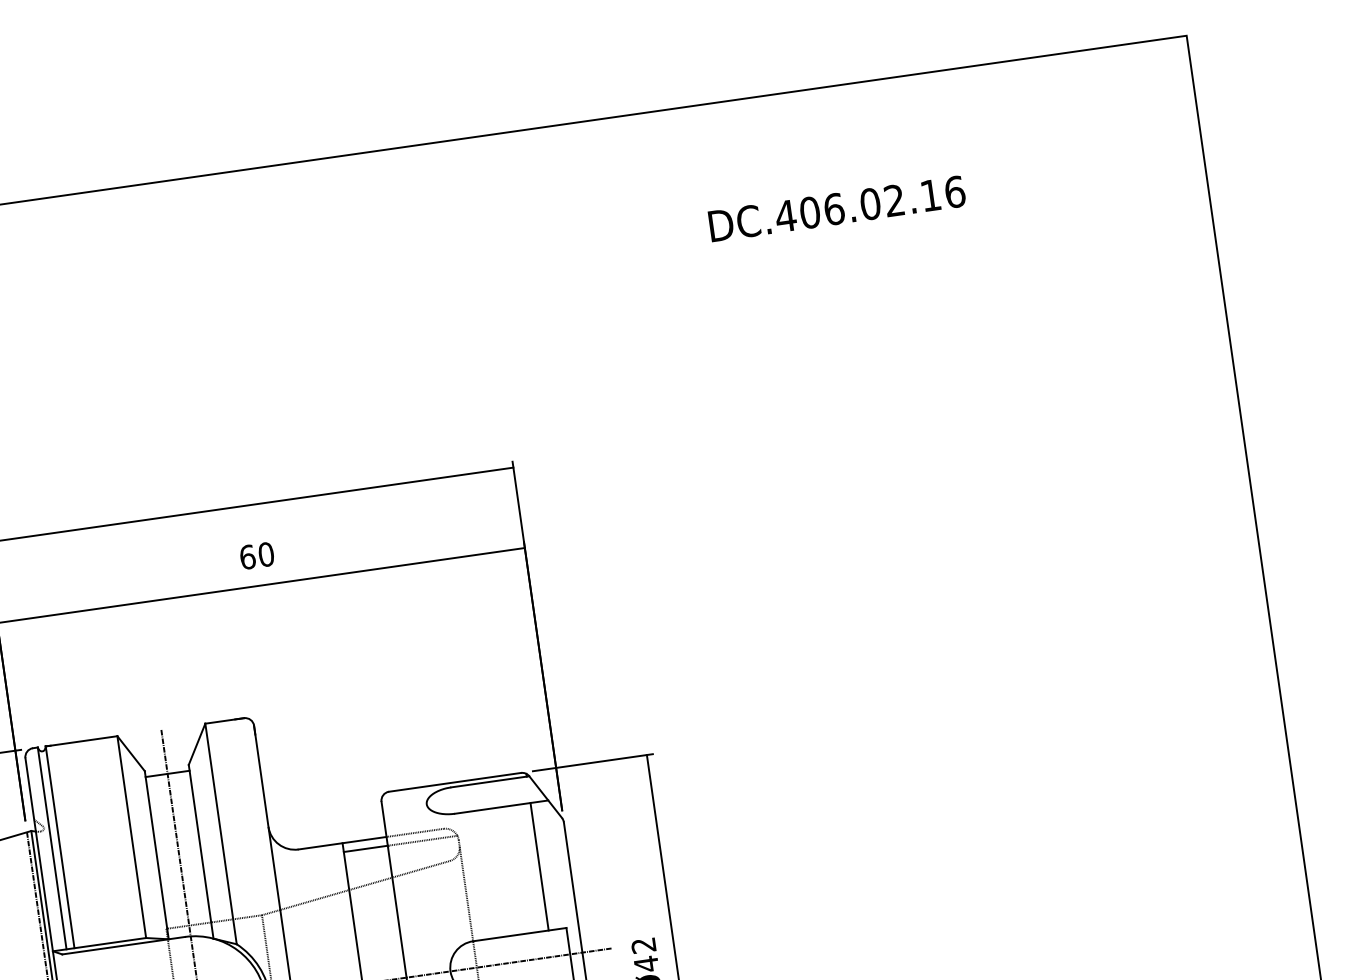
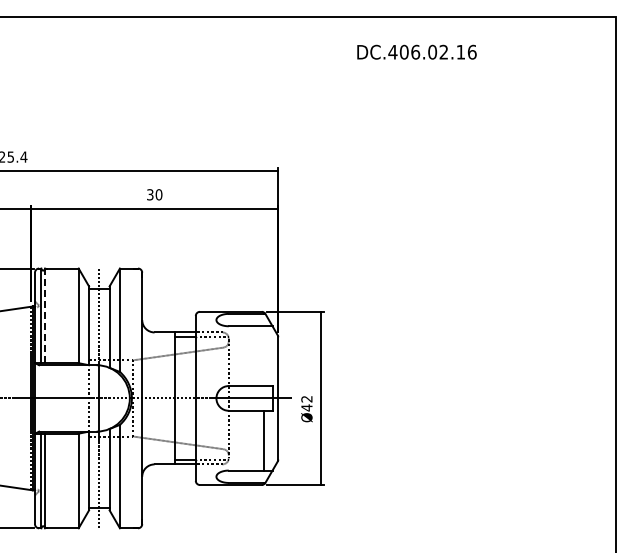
text: (835, 207) -> (416, 51), moved
text: (248, 556) -> (150, 194), 60 -> 30
line: (60, 846) -> (45, 315), solid -> dashed
line: (540, 867) -> (264, 356), removed

